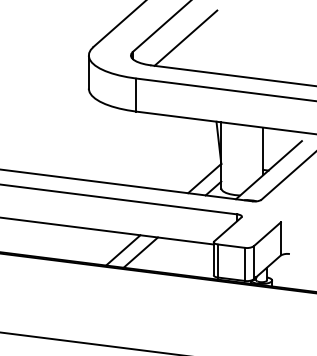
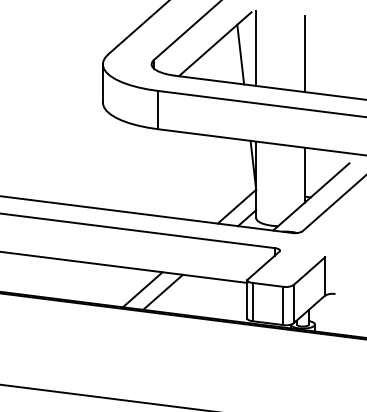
line: (221, 41) -> (256, 47), added
line: (207, 47) -> (240, 54), added
line: (263, 47) -> (304, 54), added

